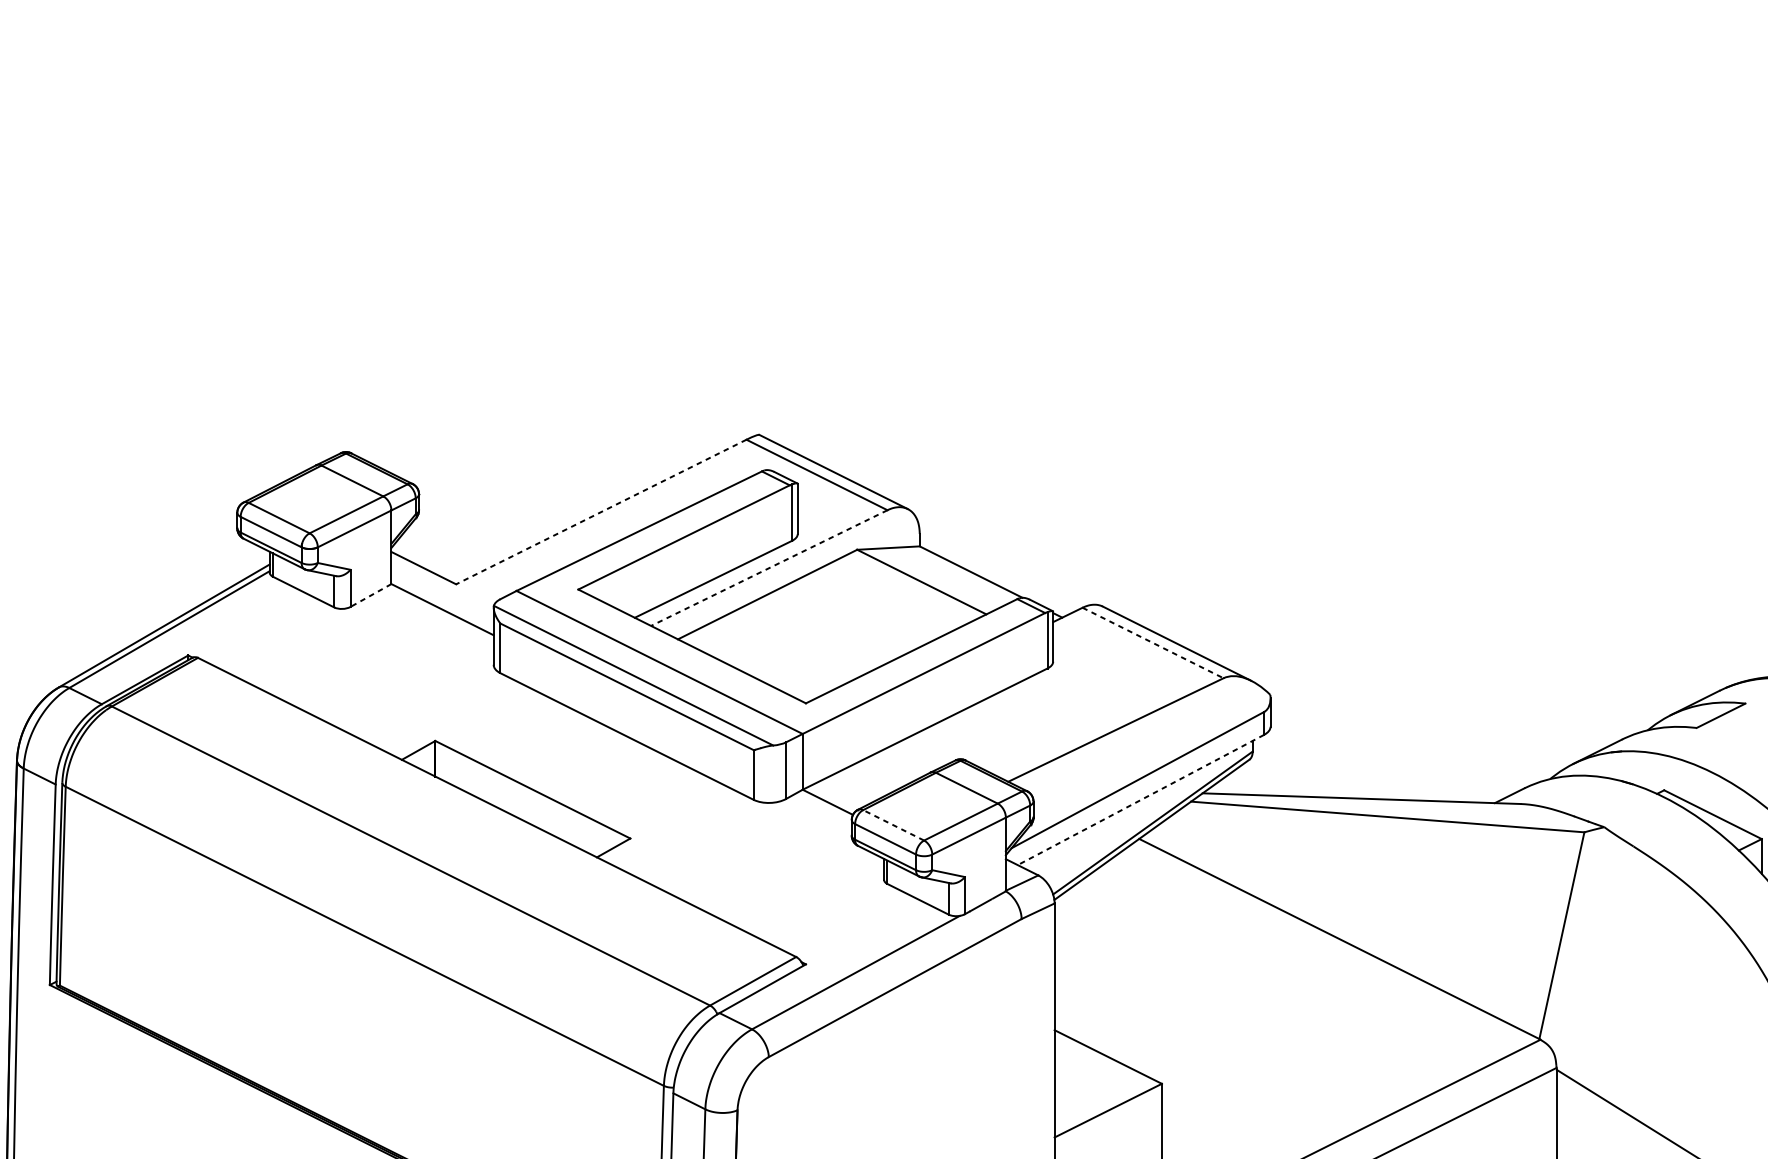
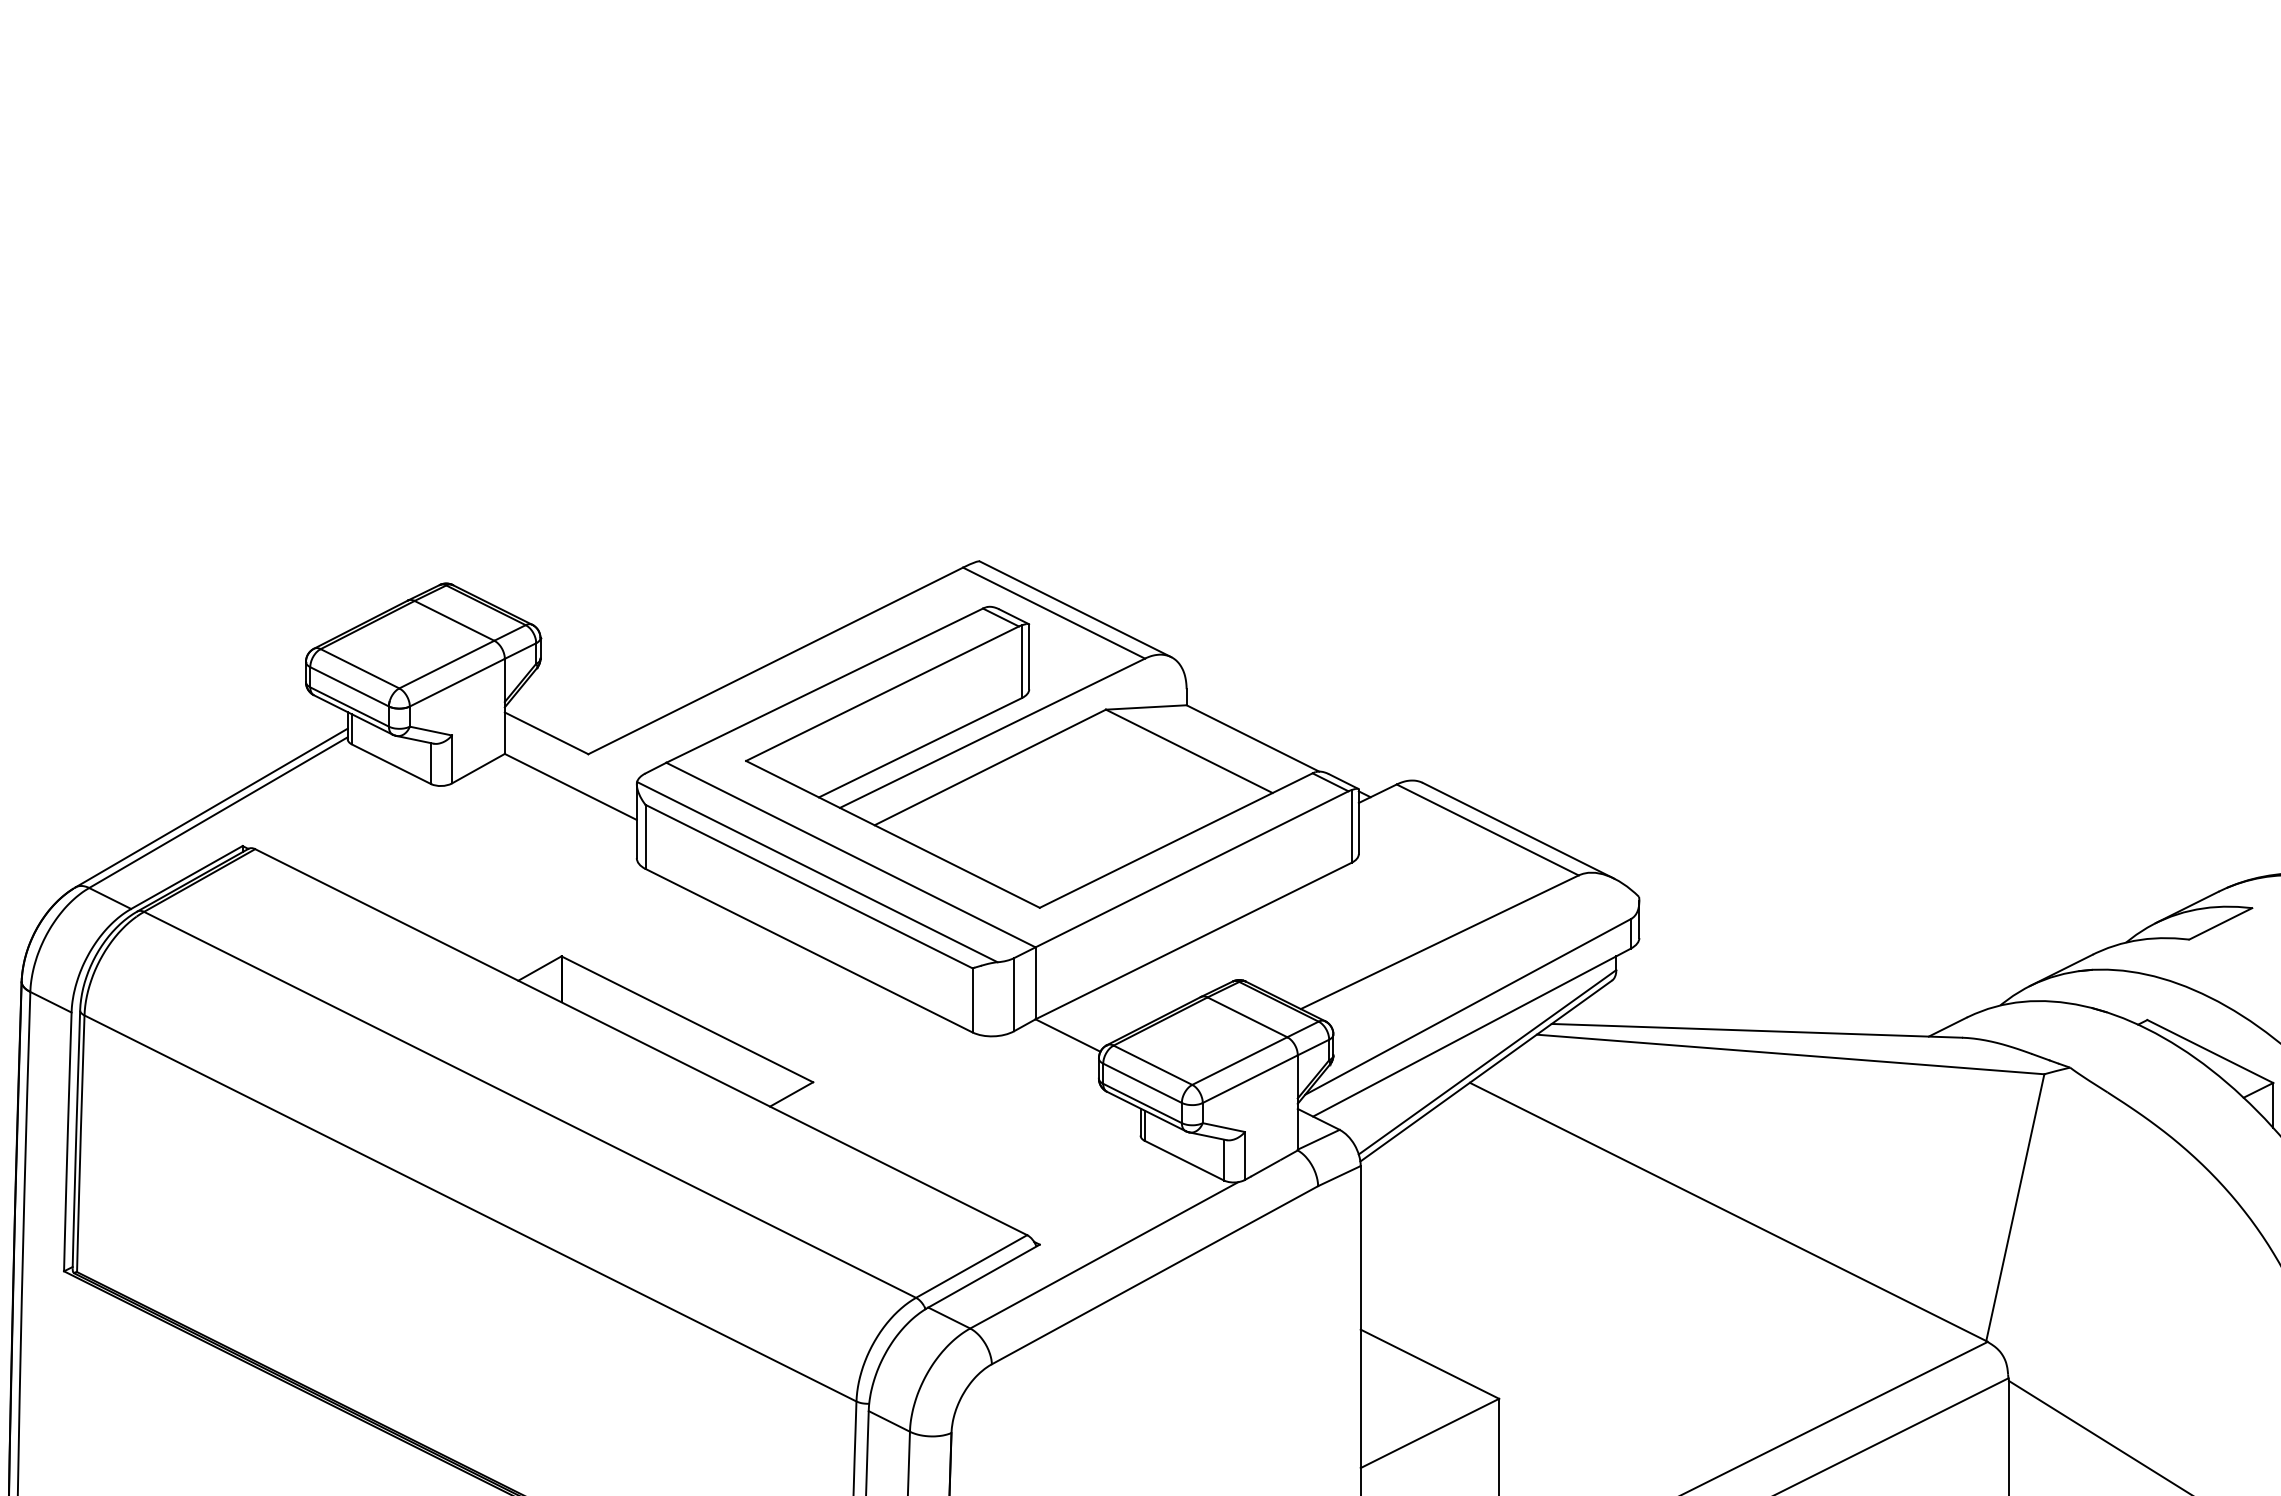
line: (601, 512) -> (775, 661), dashed -> solid
line: (769, 568) -> (992, 733), dashed -> solid
line: (371, 595) -> (478, 768), dashed -> solid
line: (1152, 642) -> (1487, 829), dashed -> solid
line: (1141, 799) -> (1472, 1032), dashed -> solid
line: (893, 825) -> (1152, 1065), dashed -> solid

